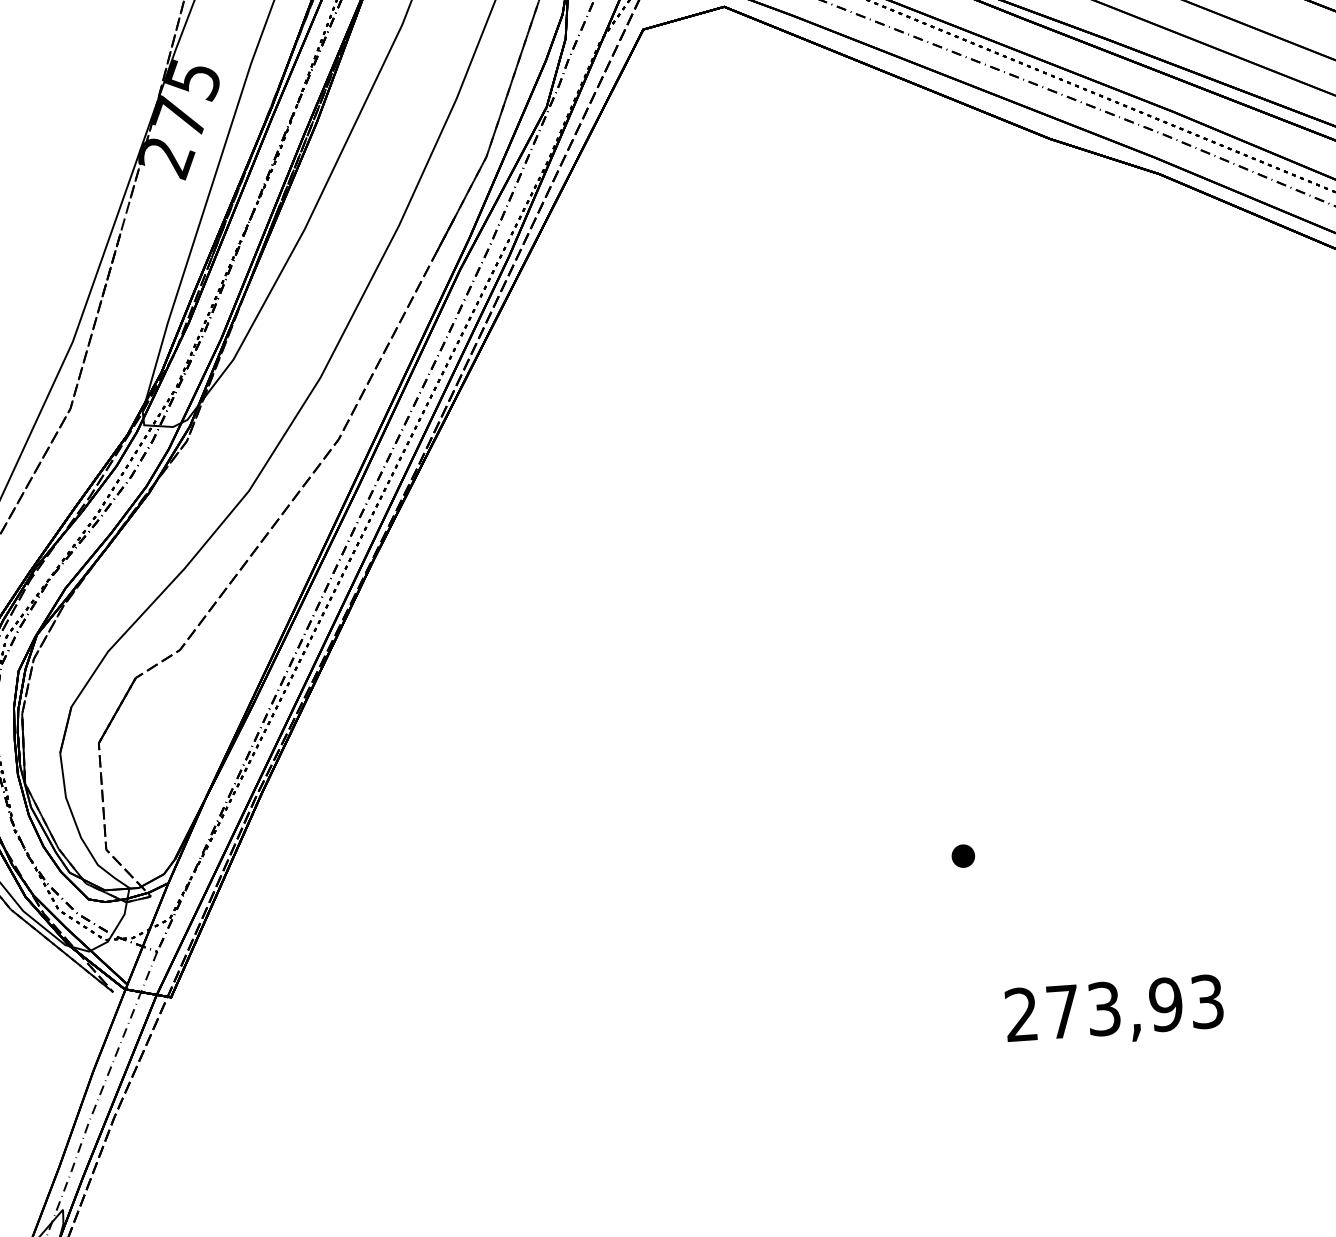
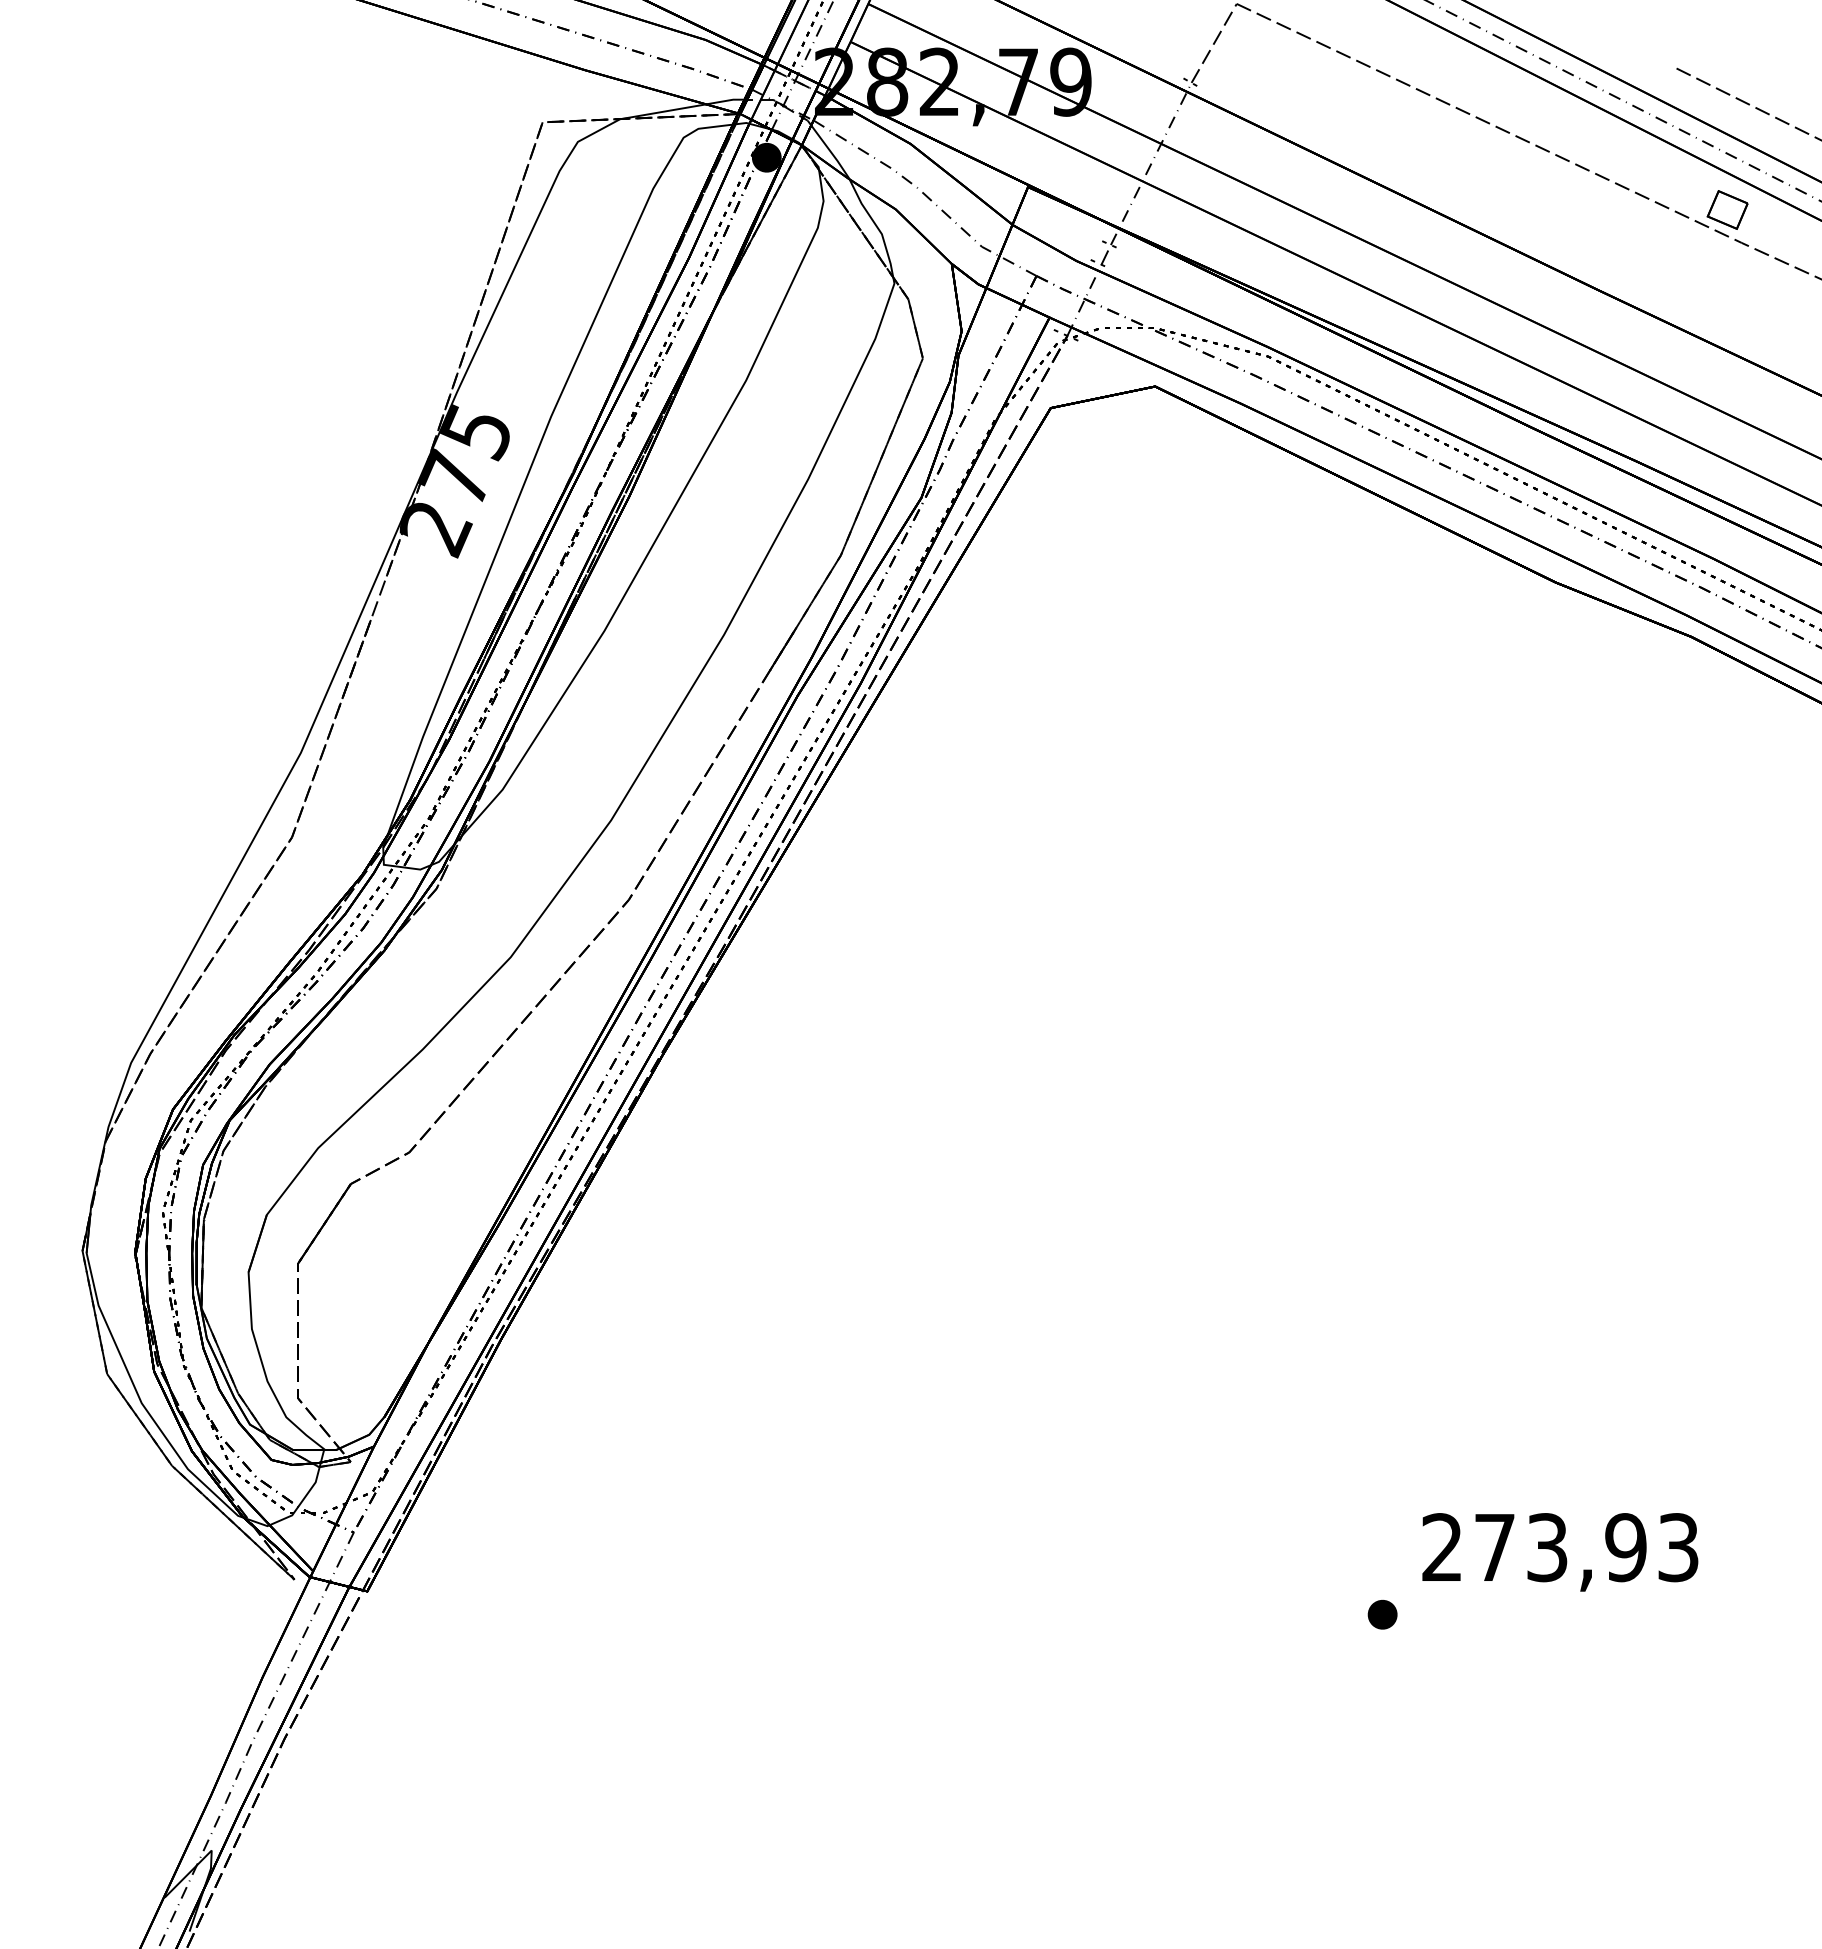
part: (963, 855) -> (1382, 1614), moved
text: (1114, 1012) -> (1560, 1552), moved

